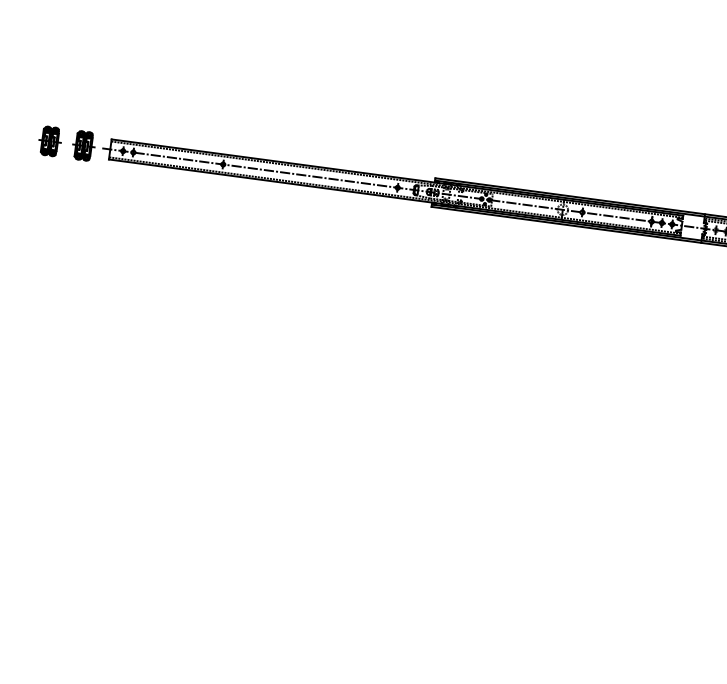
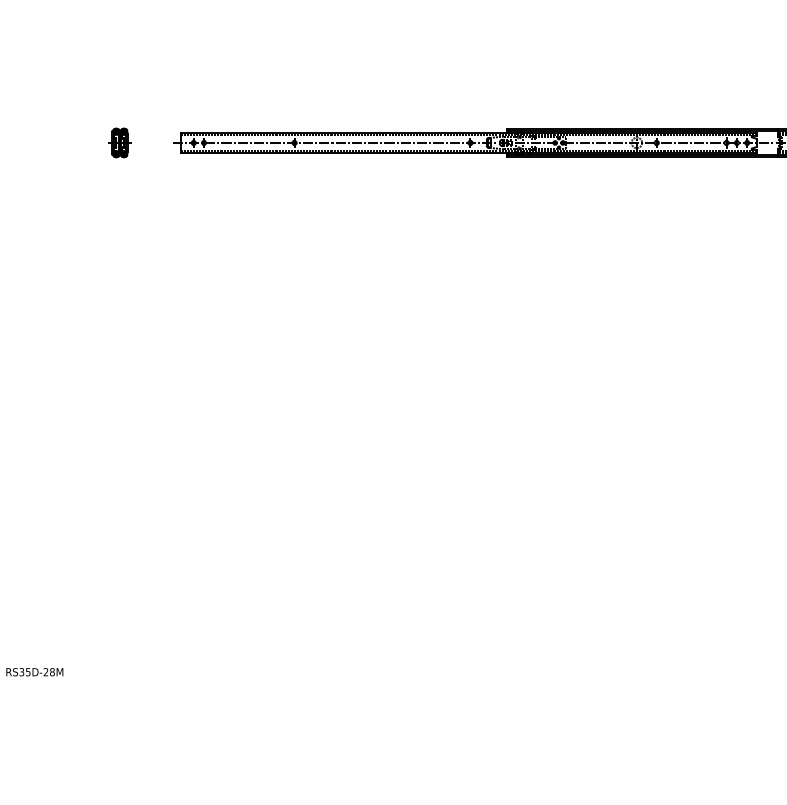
part: (83, 145) -> (153, 142), removed

